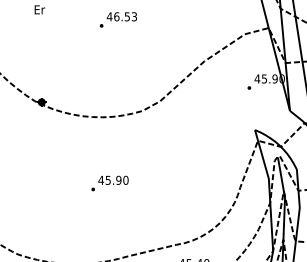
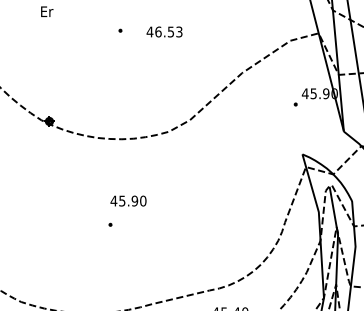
text: (121, 16) -> (164, 31), moved
text: (113, 179) -> (128, 200), moved

